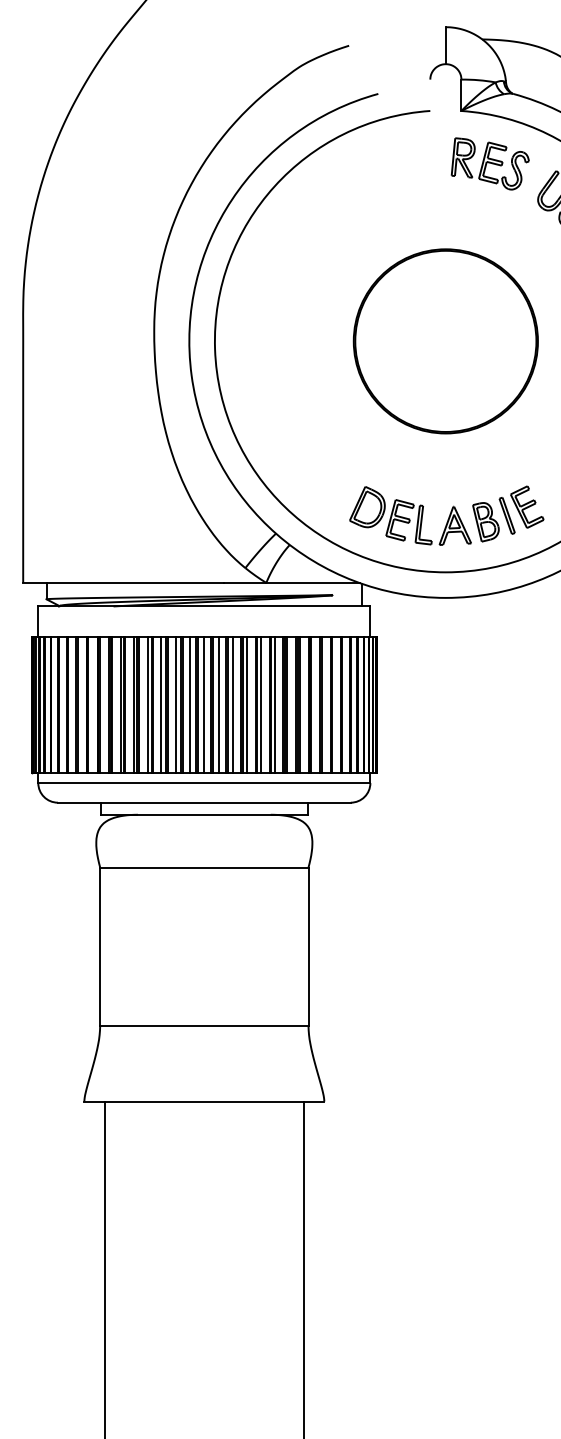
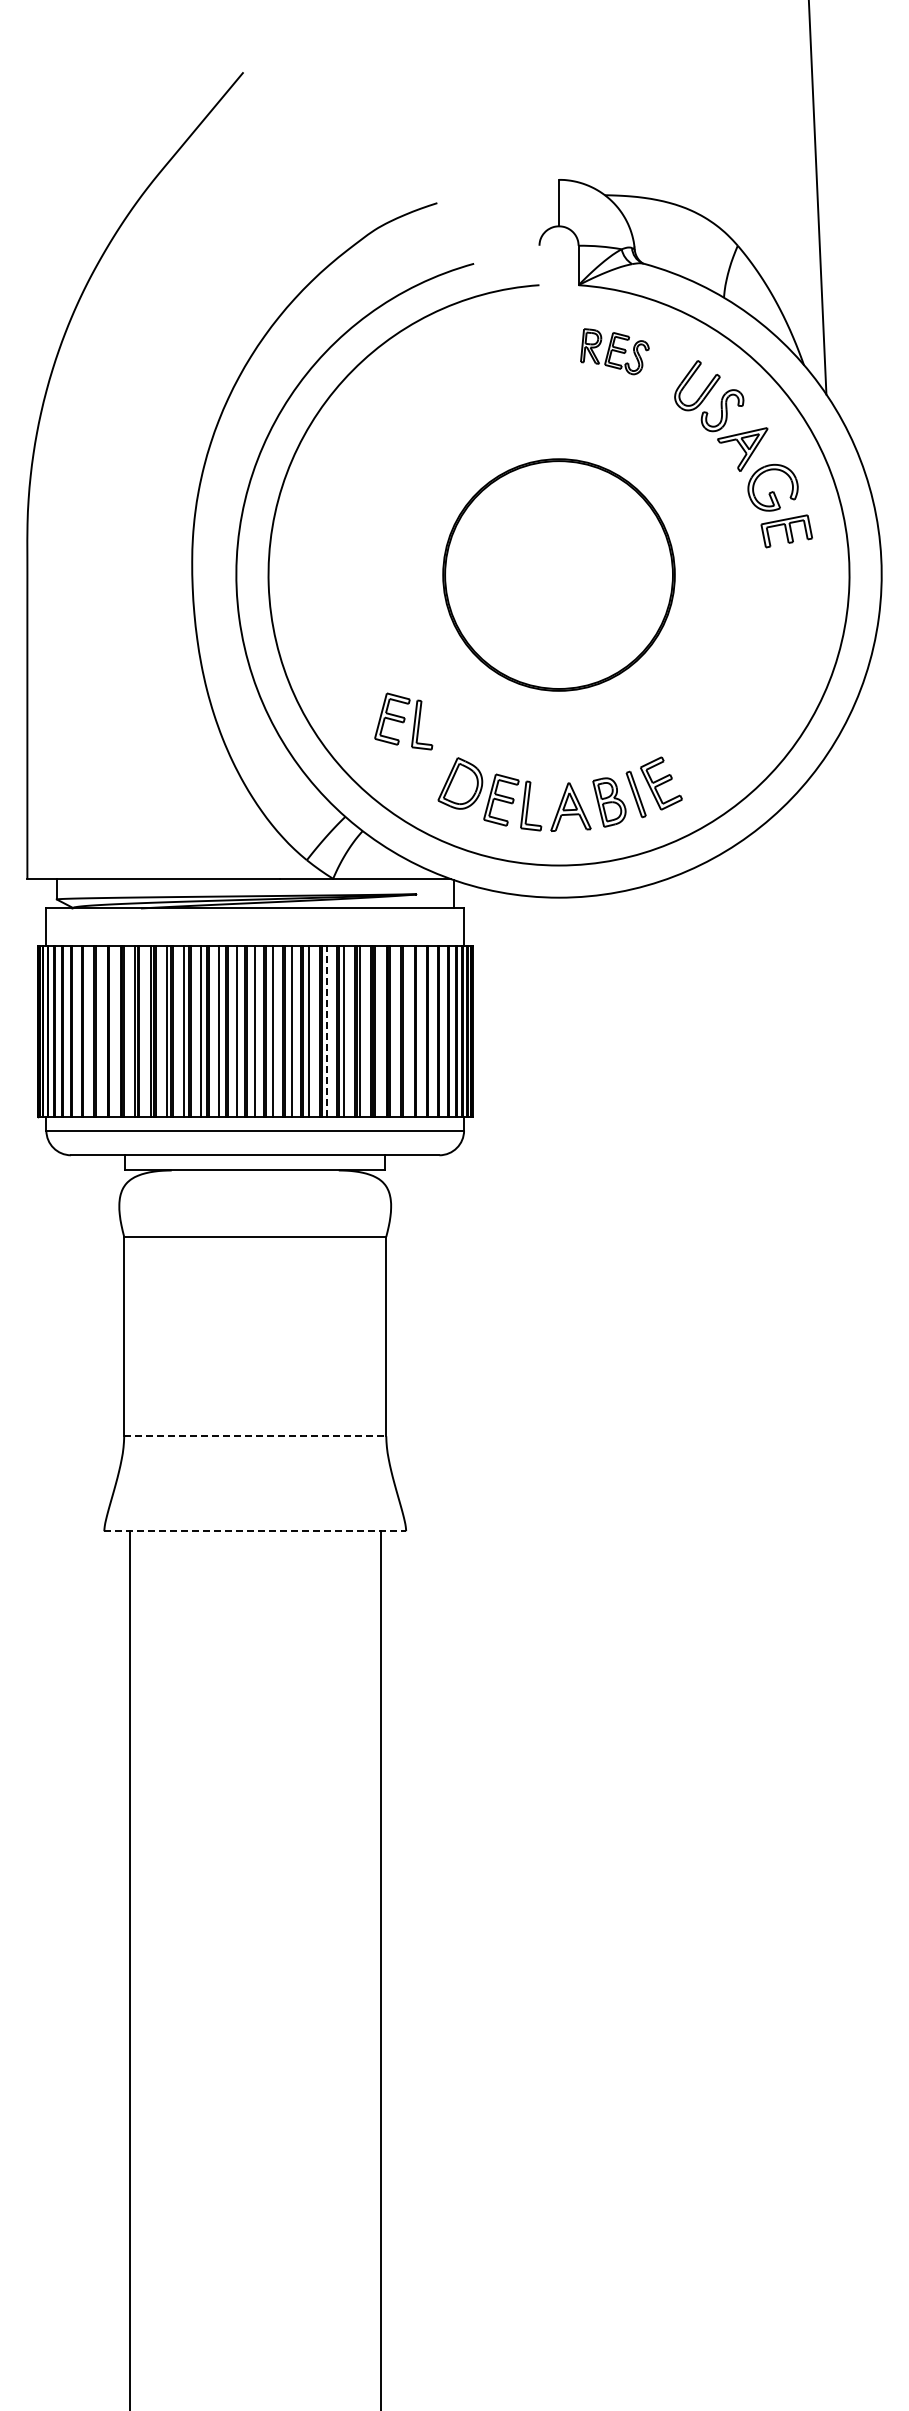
part: (489, 163) -> (614, 351), size x0.7
part: (322, 457) -> (403, 721), added
line: (260, 704) -> (326, 1031), solid -> dashed
line: (204, 1026) -> (255, 1436), solid -> dashed
line: (204, 1101) -> (255, 1531), solid -> dashed

